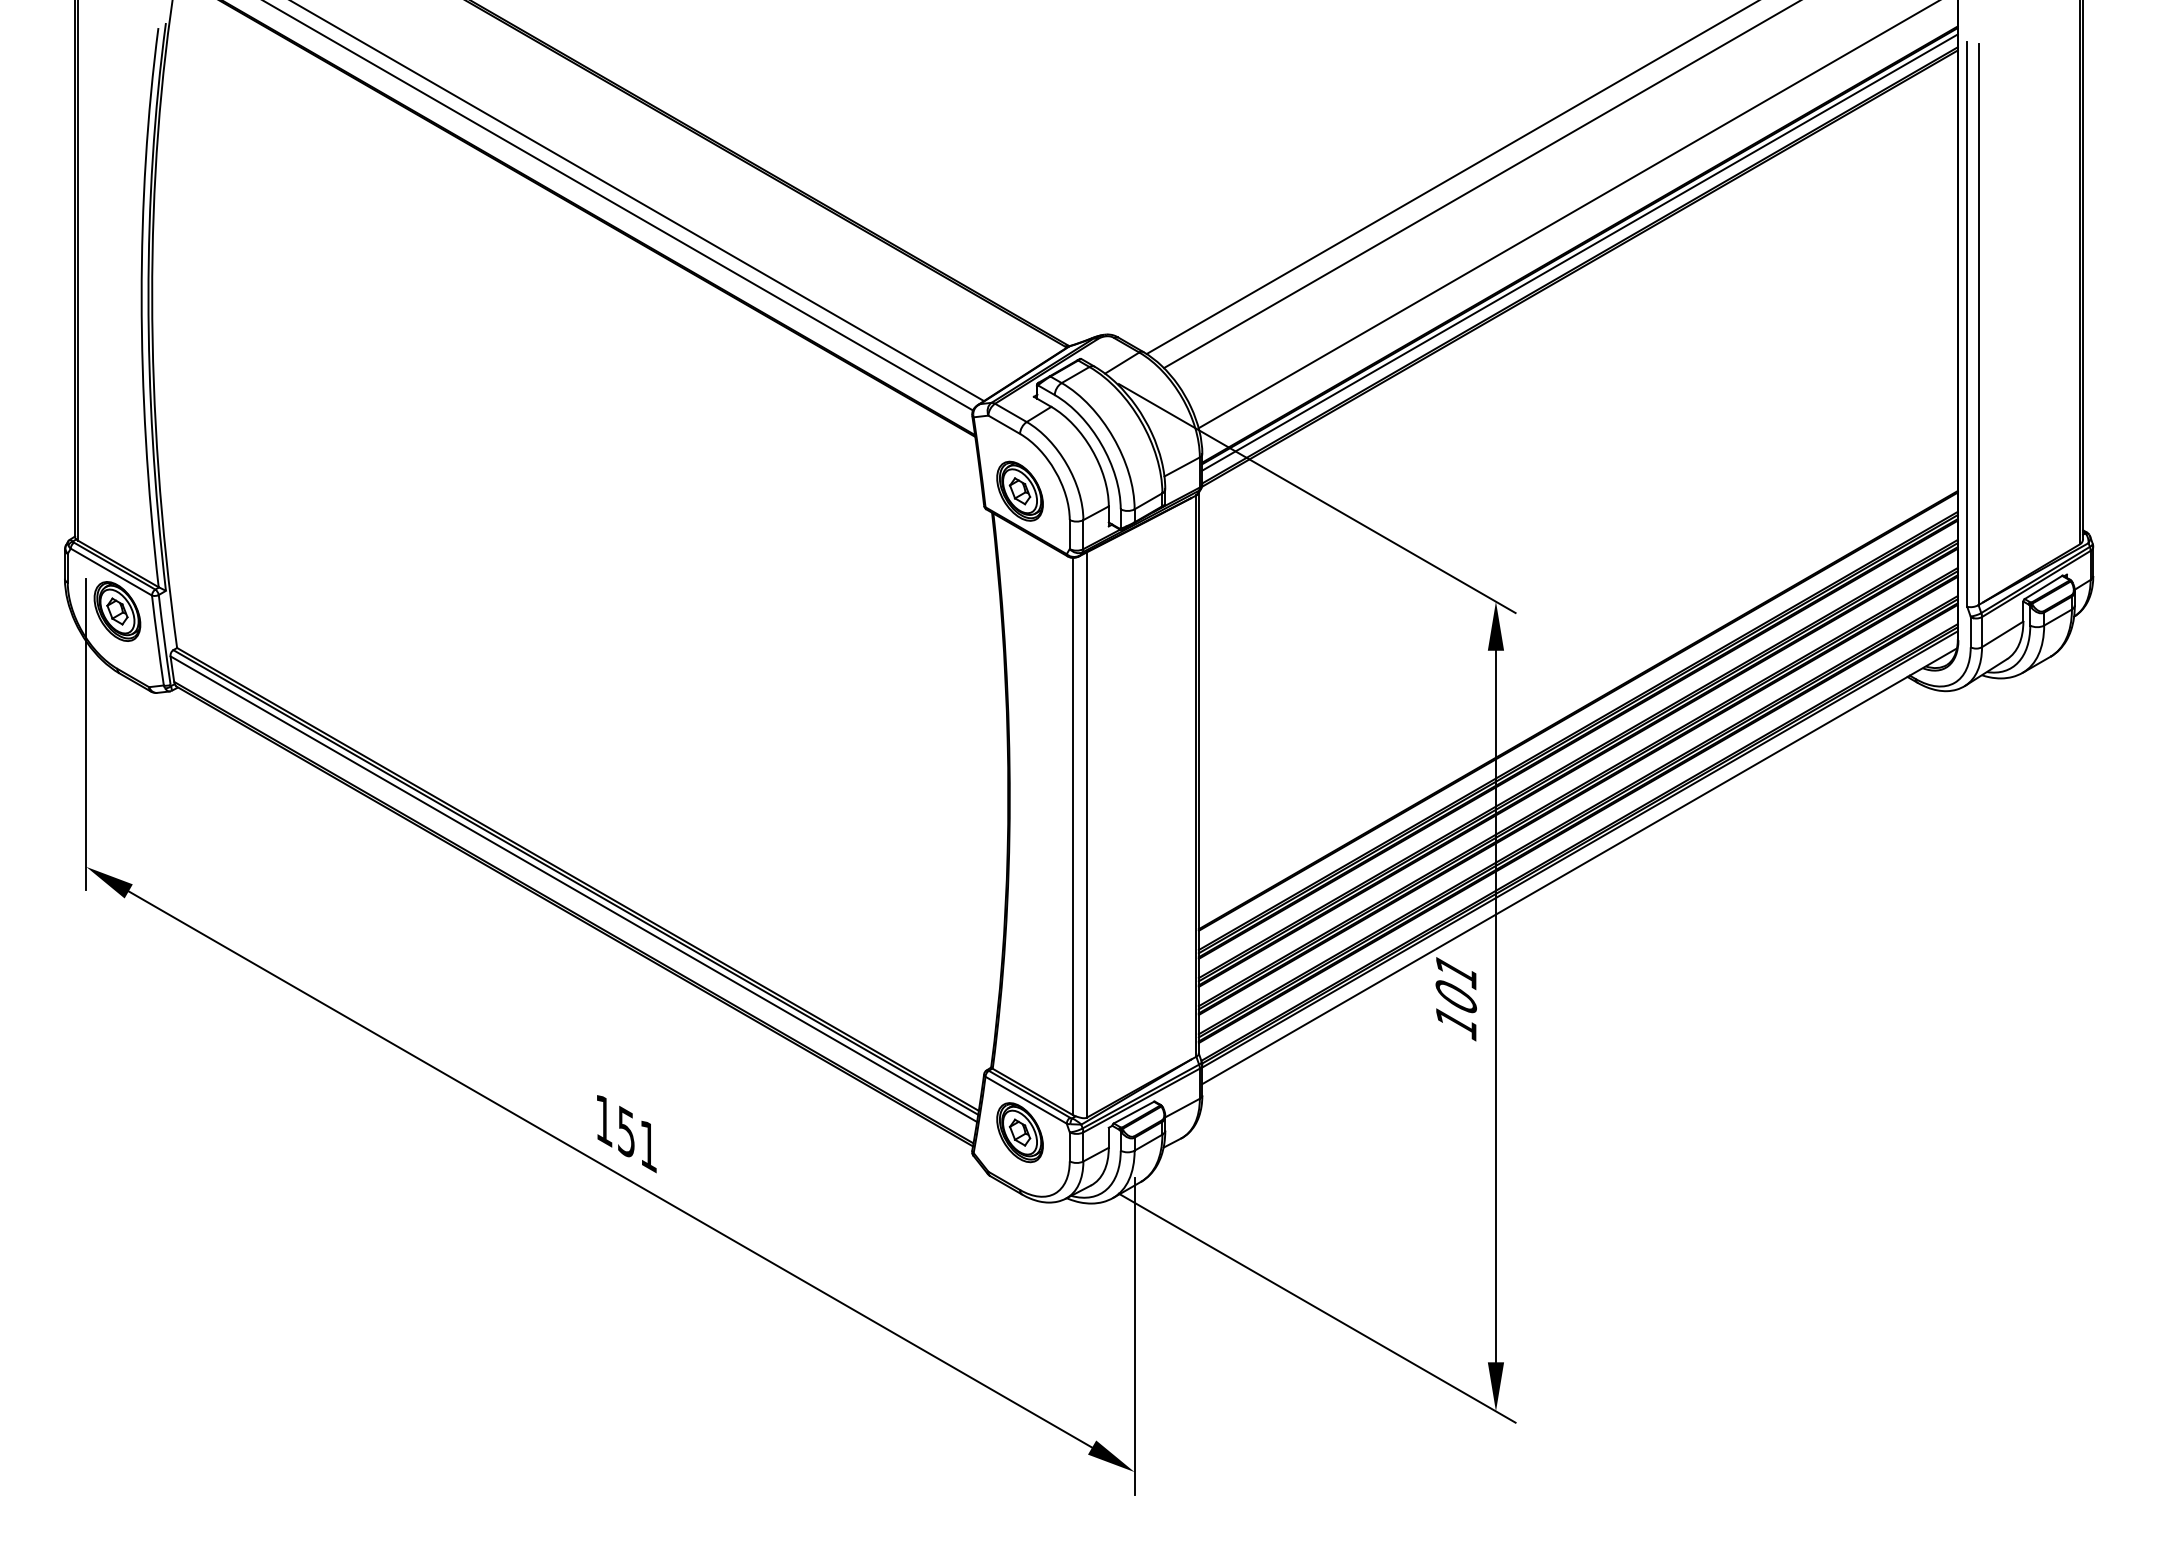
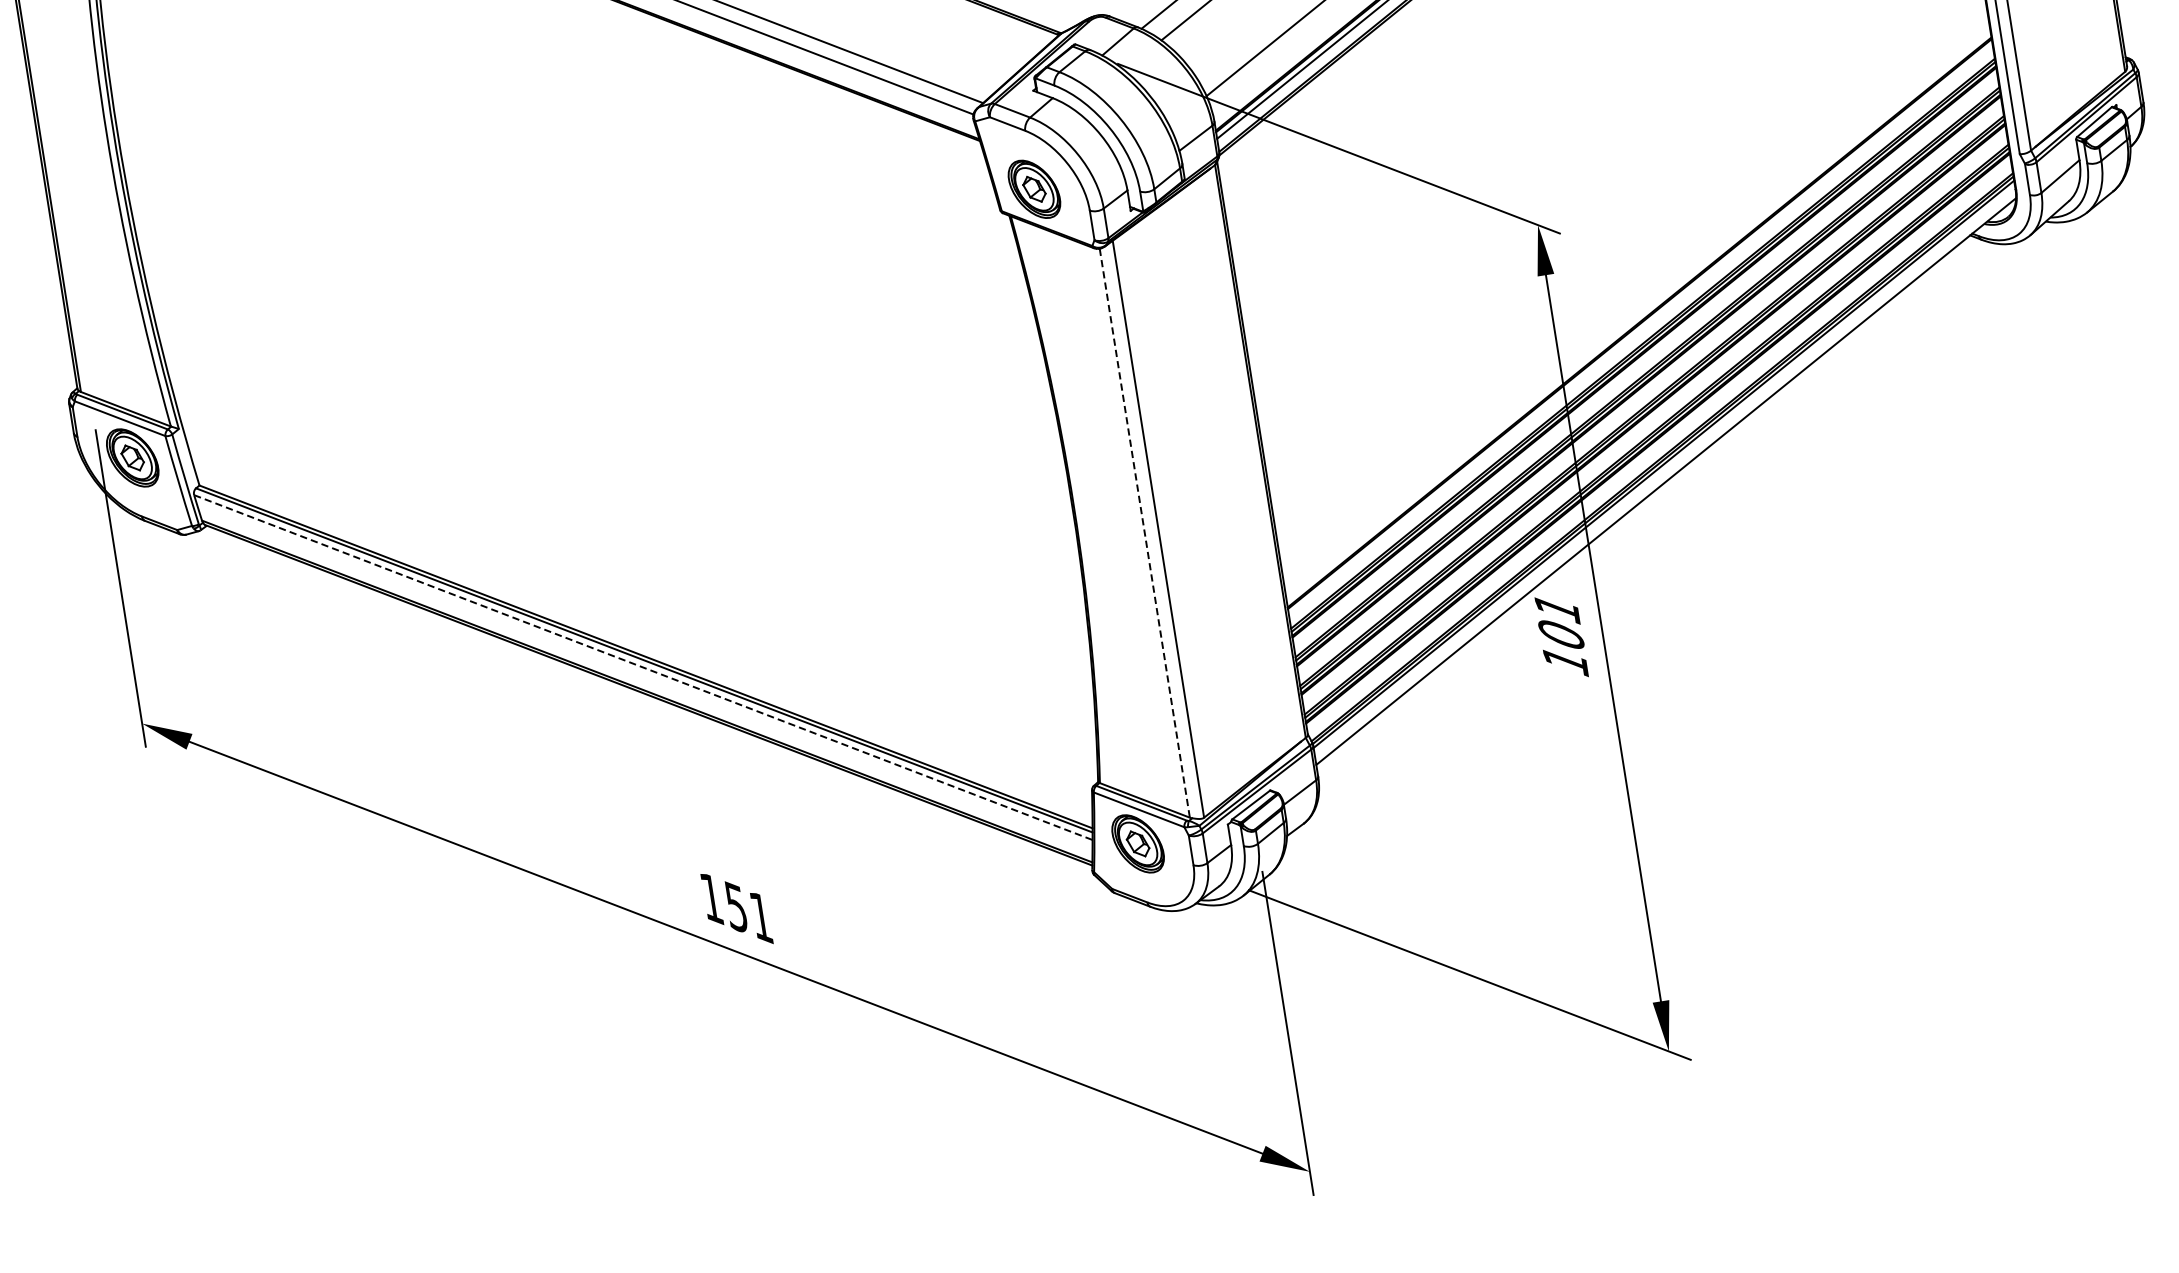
line: (1073, 836) -> (1144, 533), solid -> dashed
line: (573, 889) -> (643, 667), solid -> dashed

